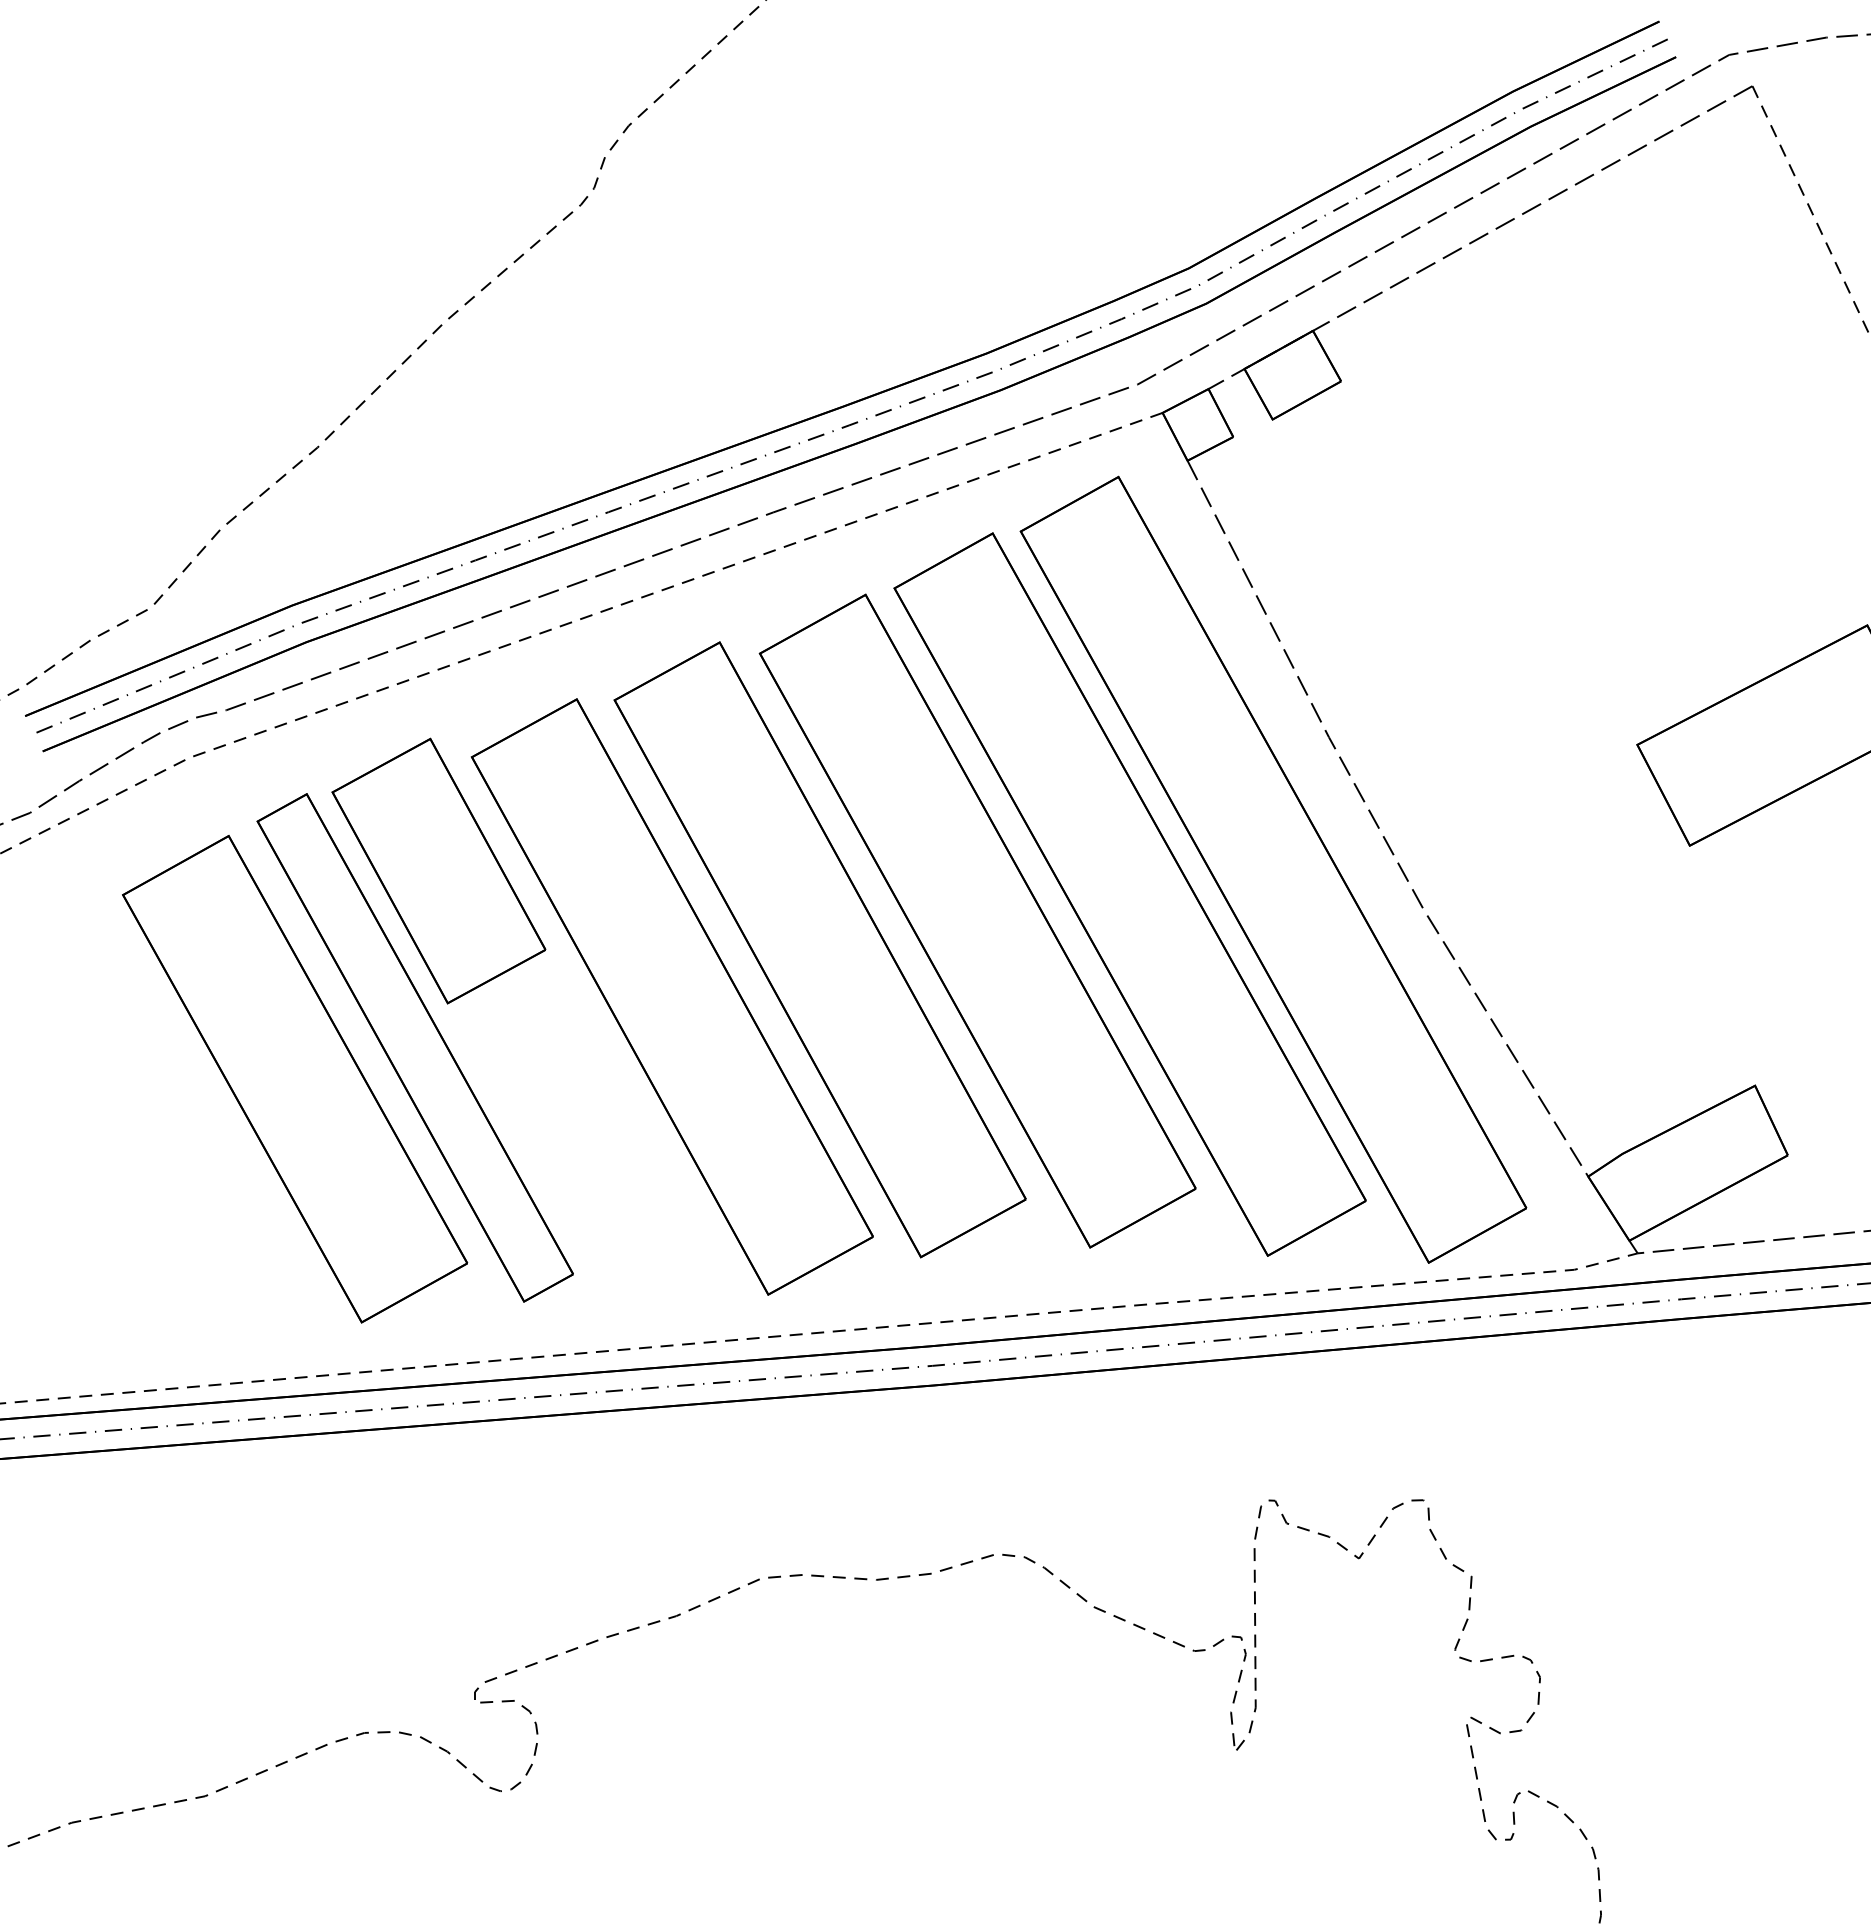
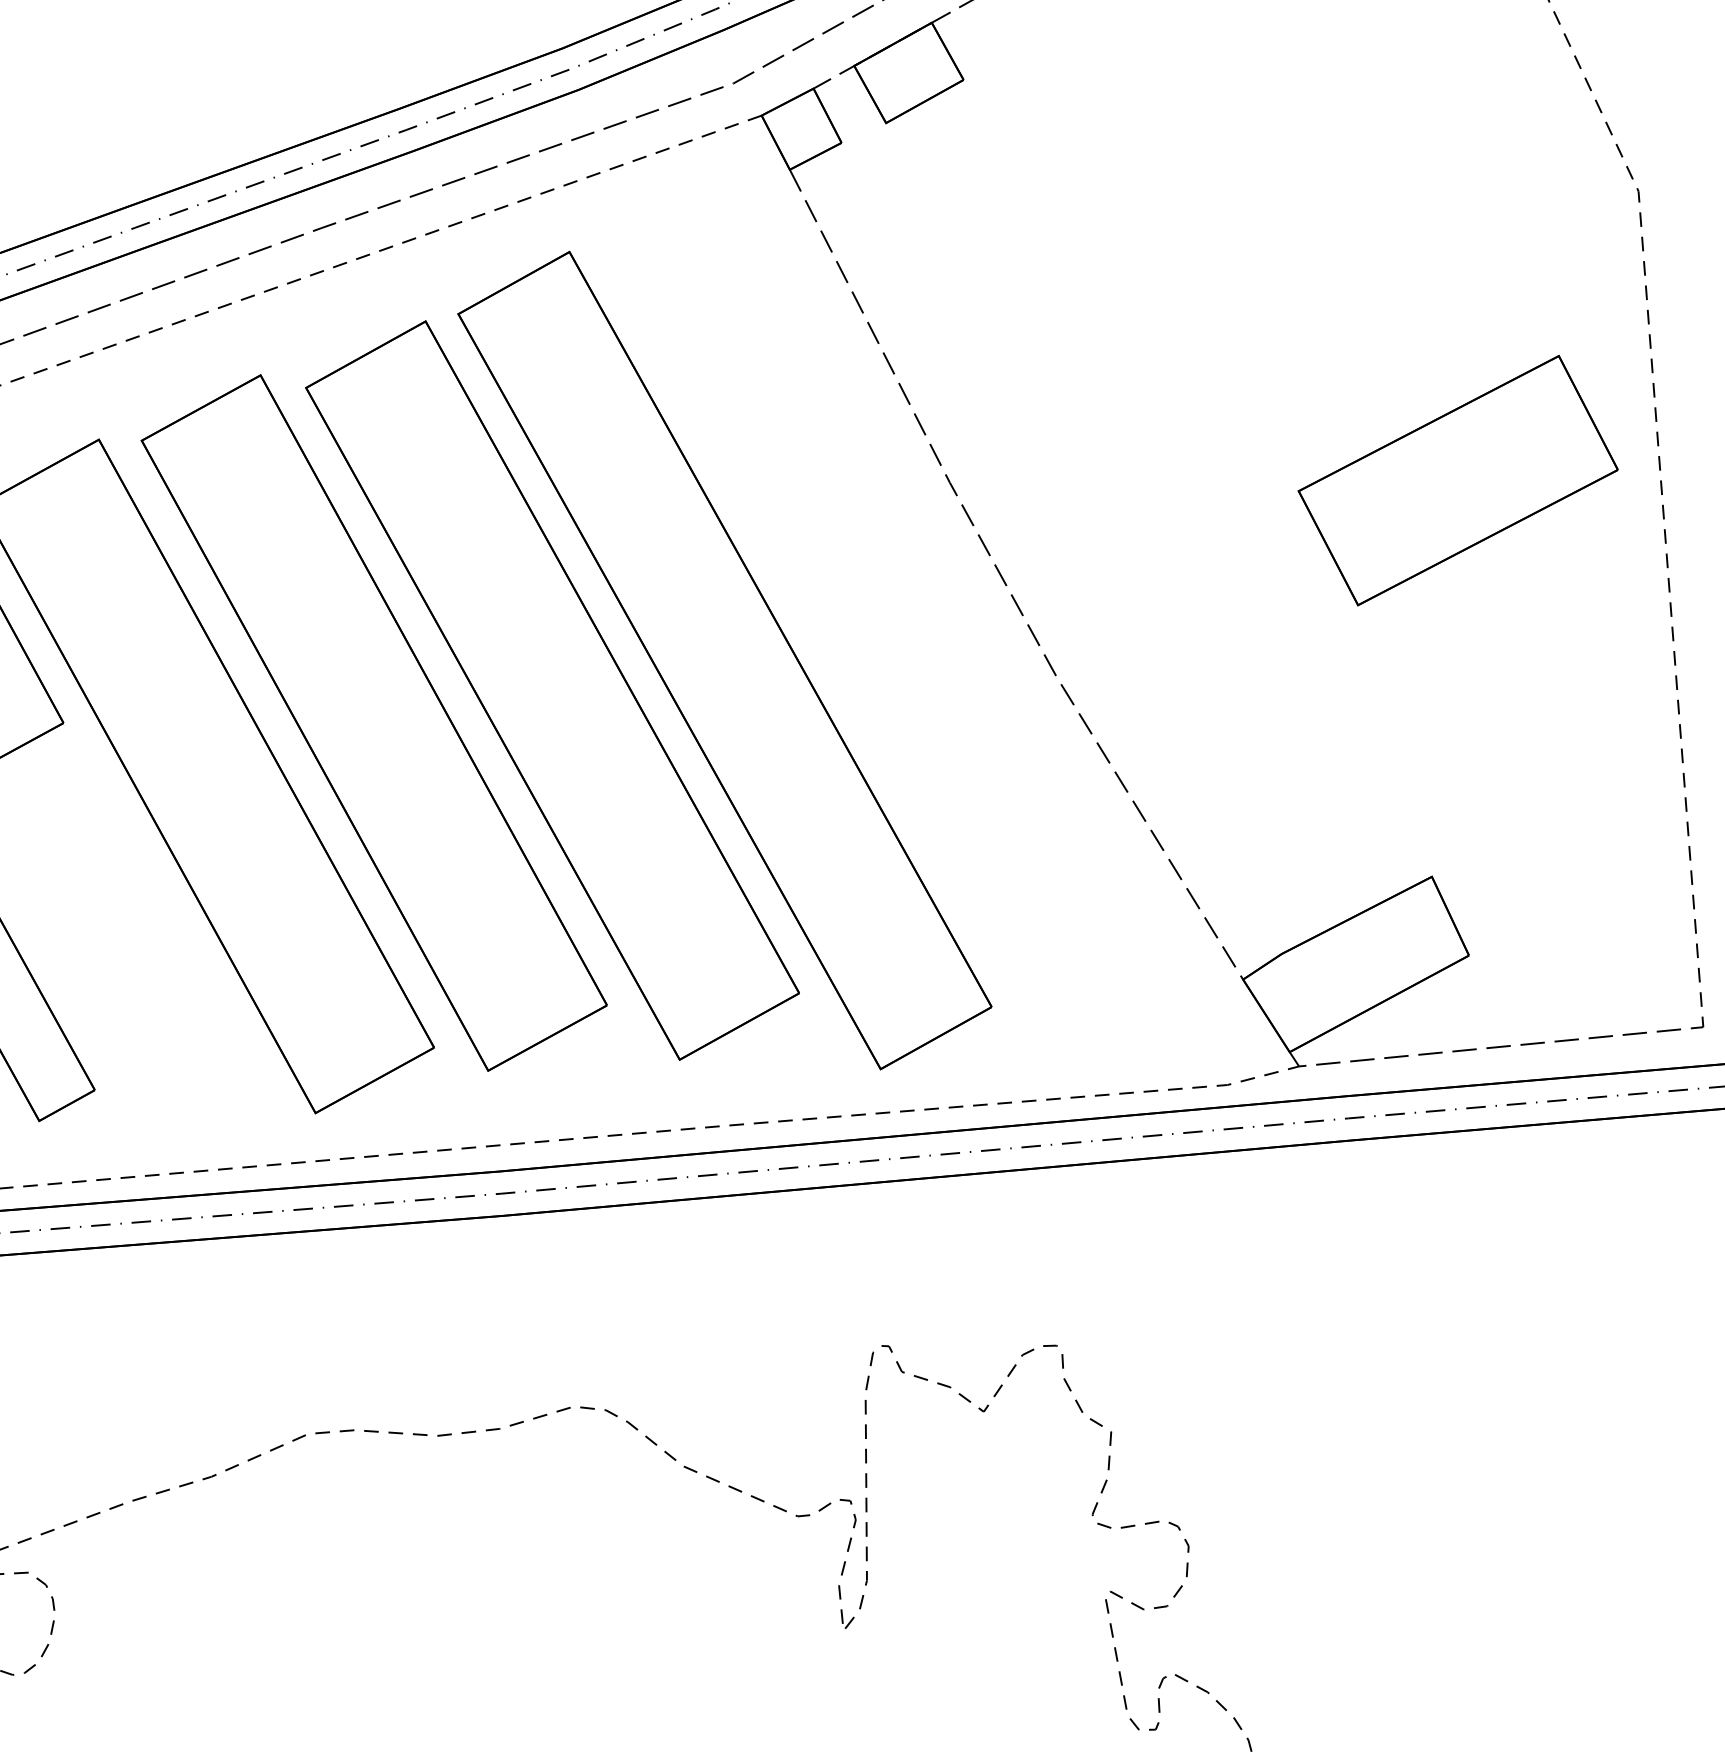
part: (1273, 869) -> (887, 632), removed

